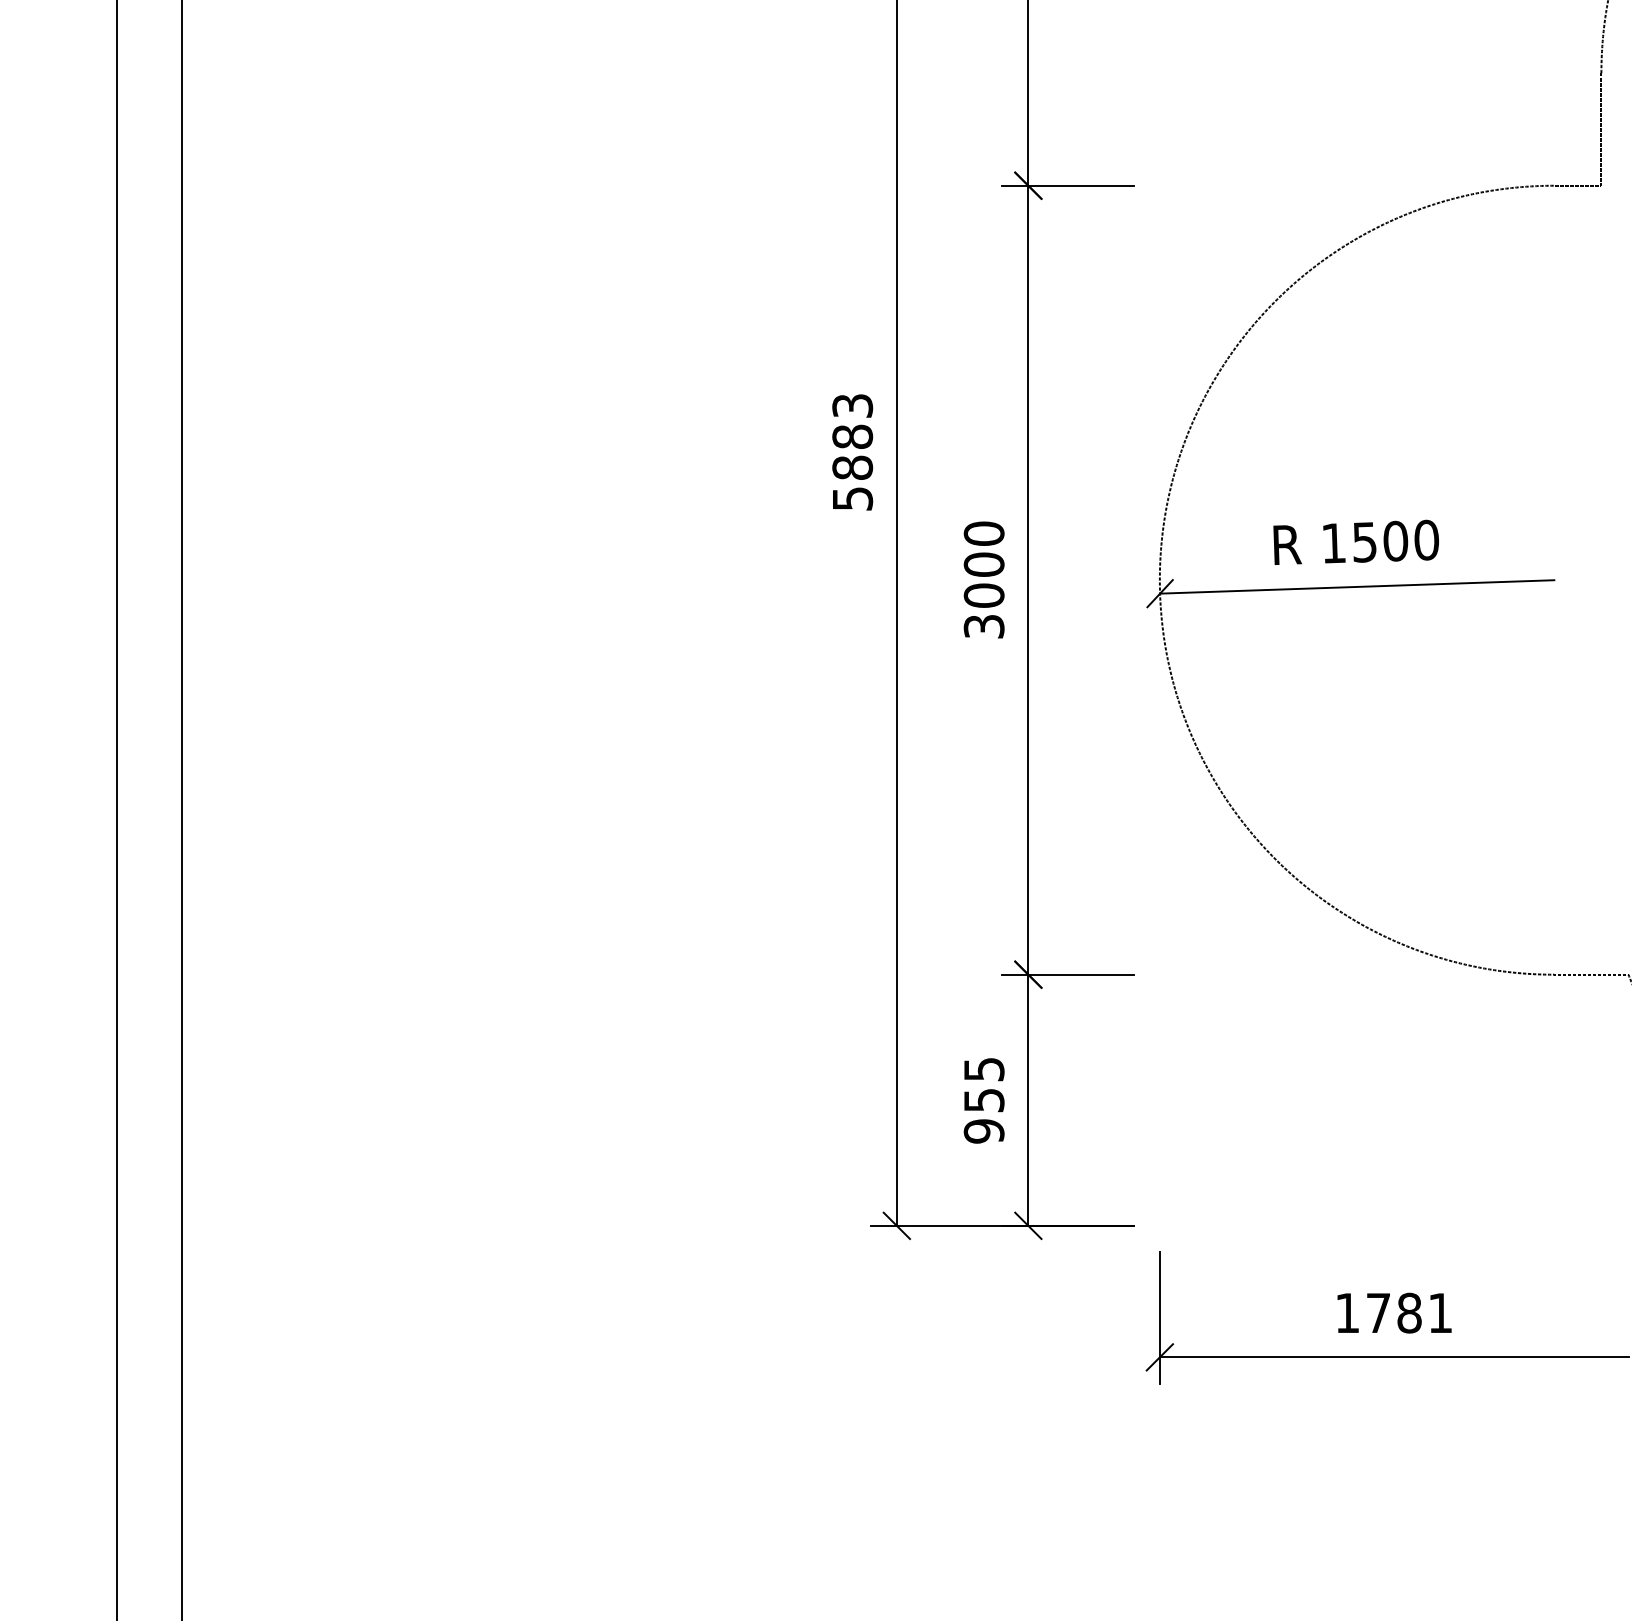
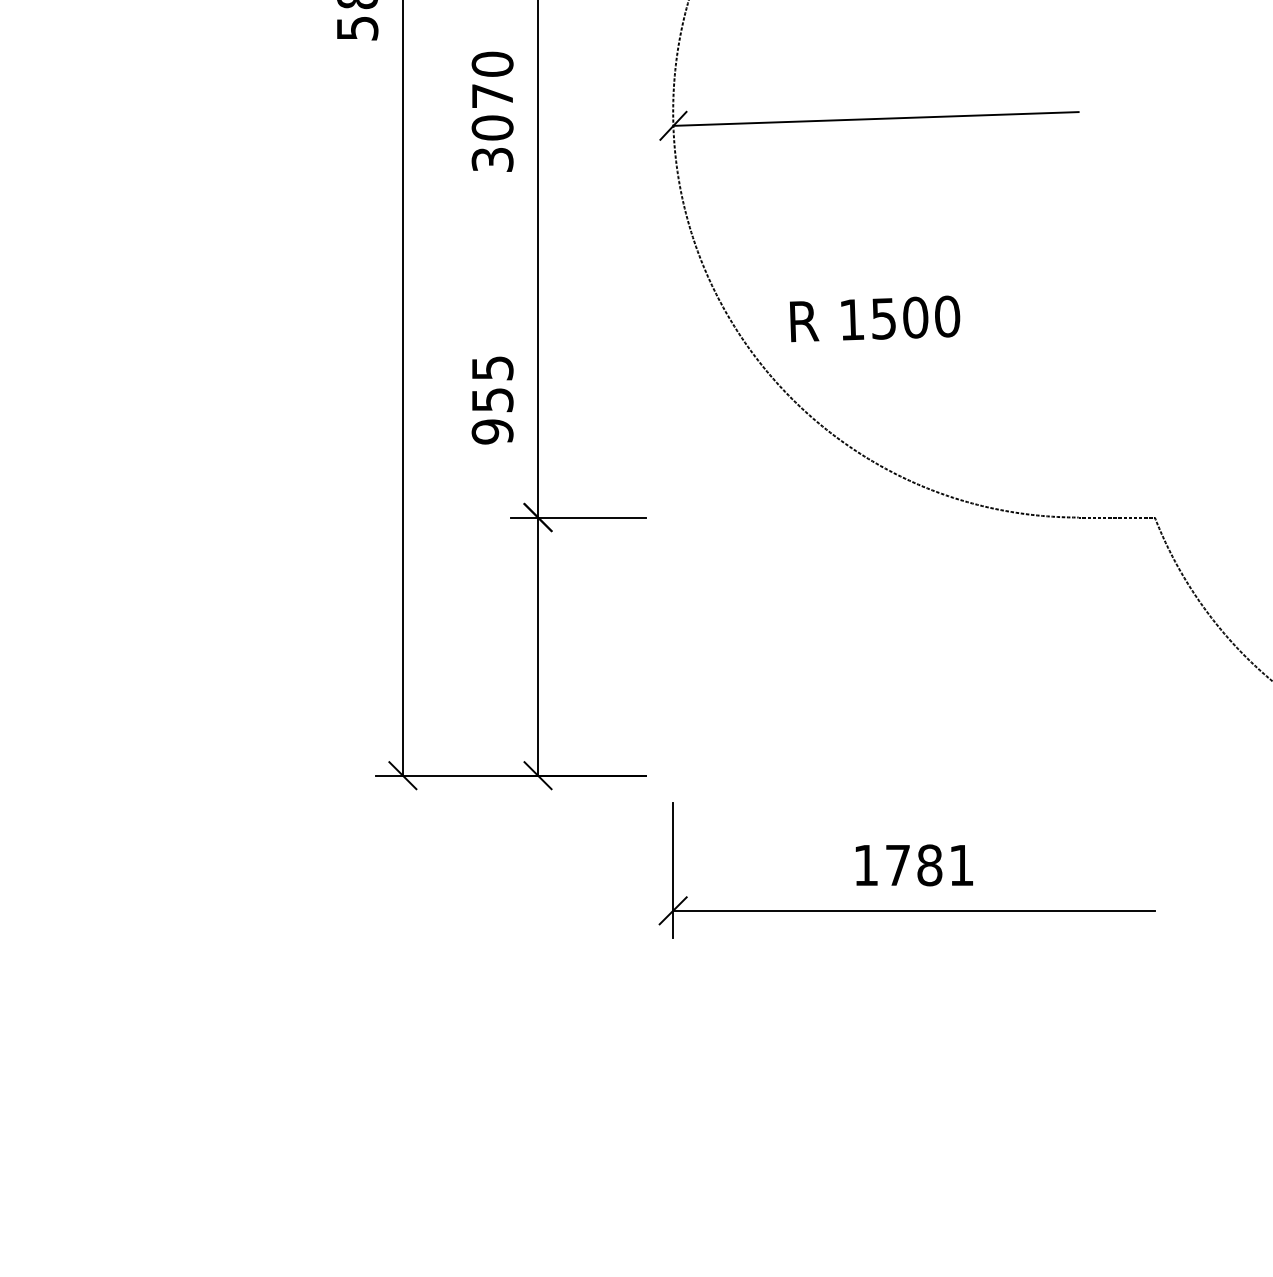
text: (1355, 541) -> (874, 317), moved
text: (983, 564) -> (491, 95), 3000 -> 3070
text: (983, 1100) -> (491, 400), moved

